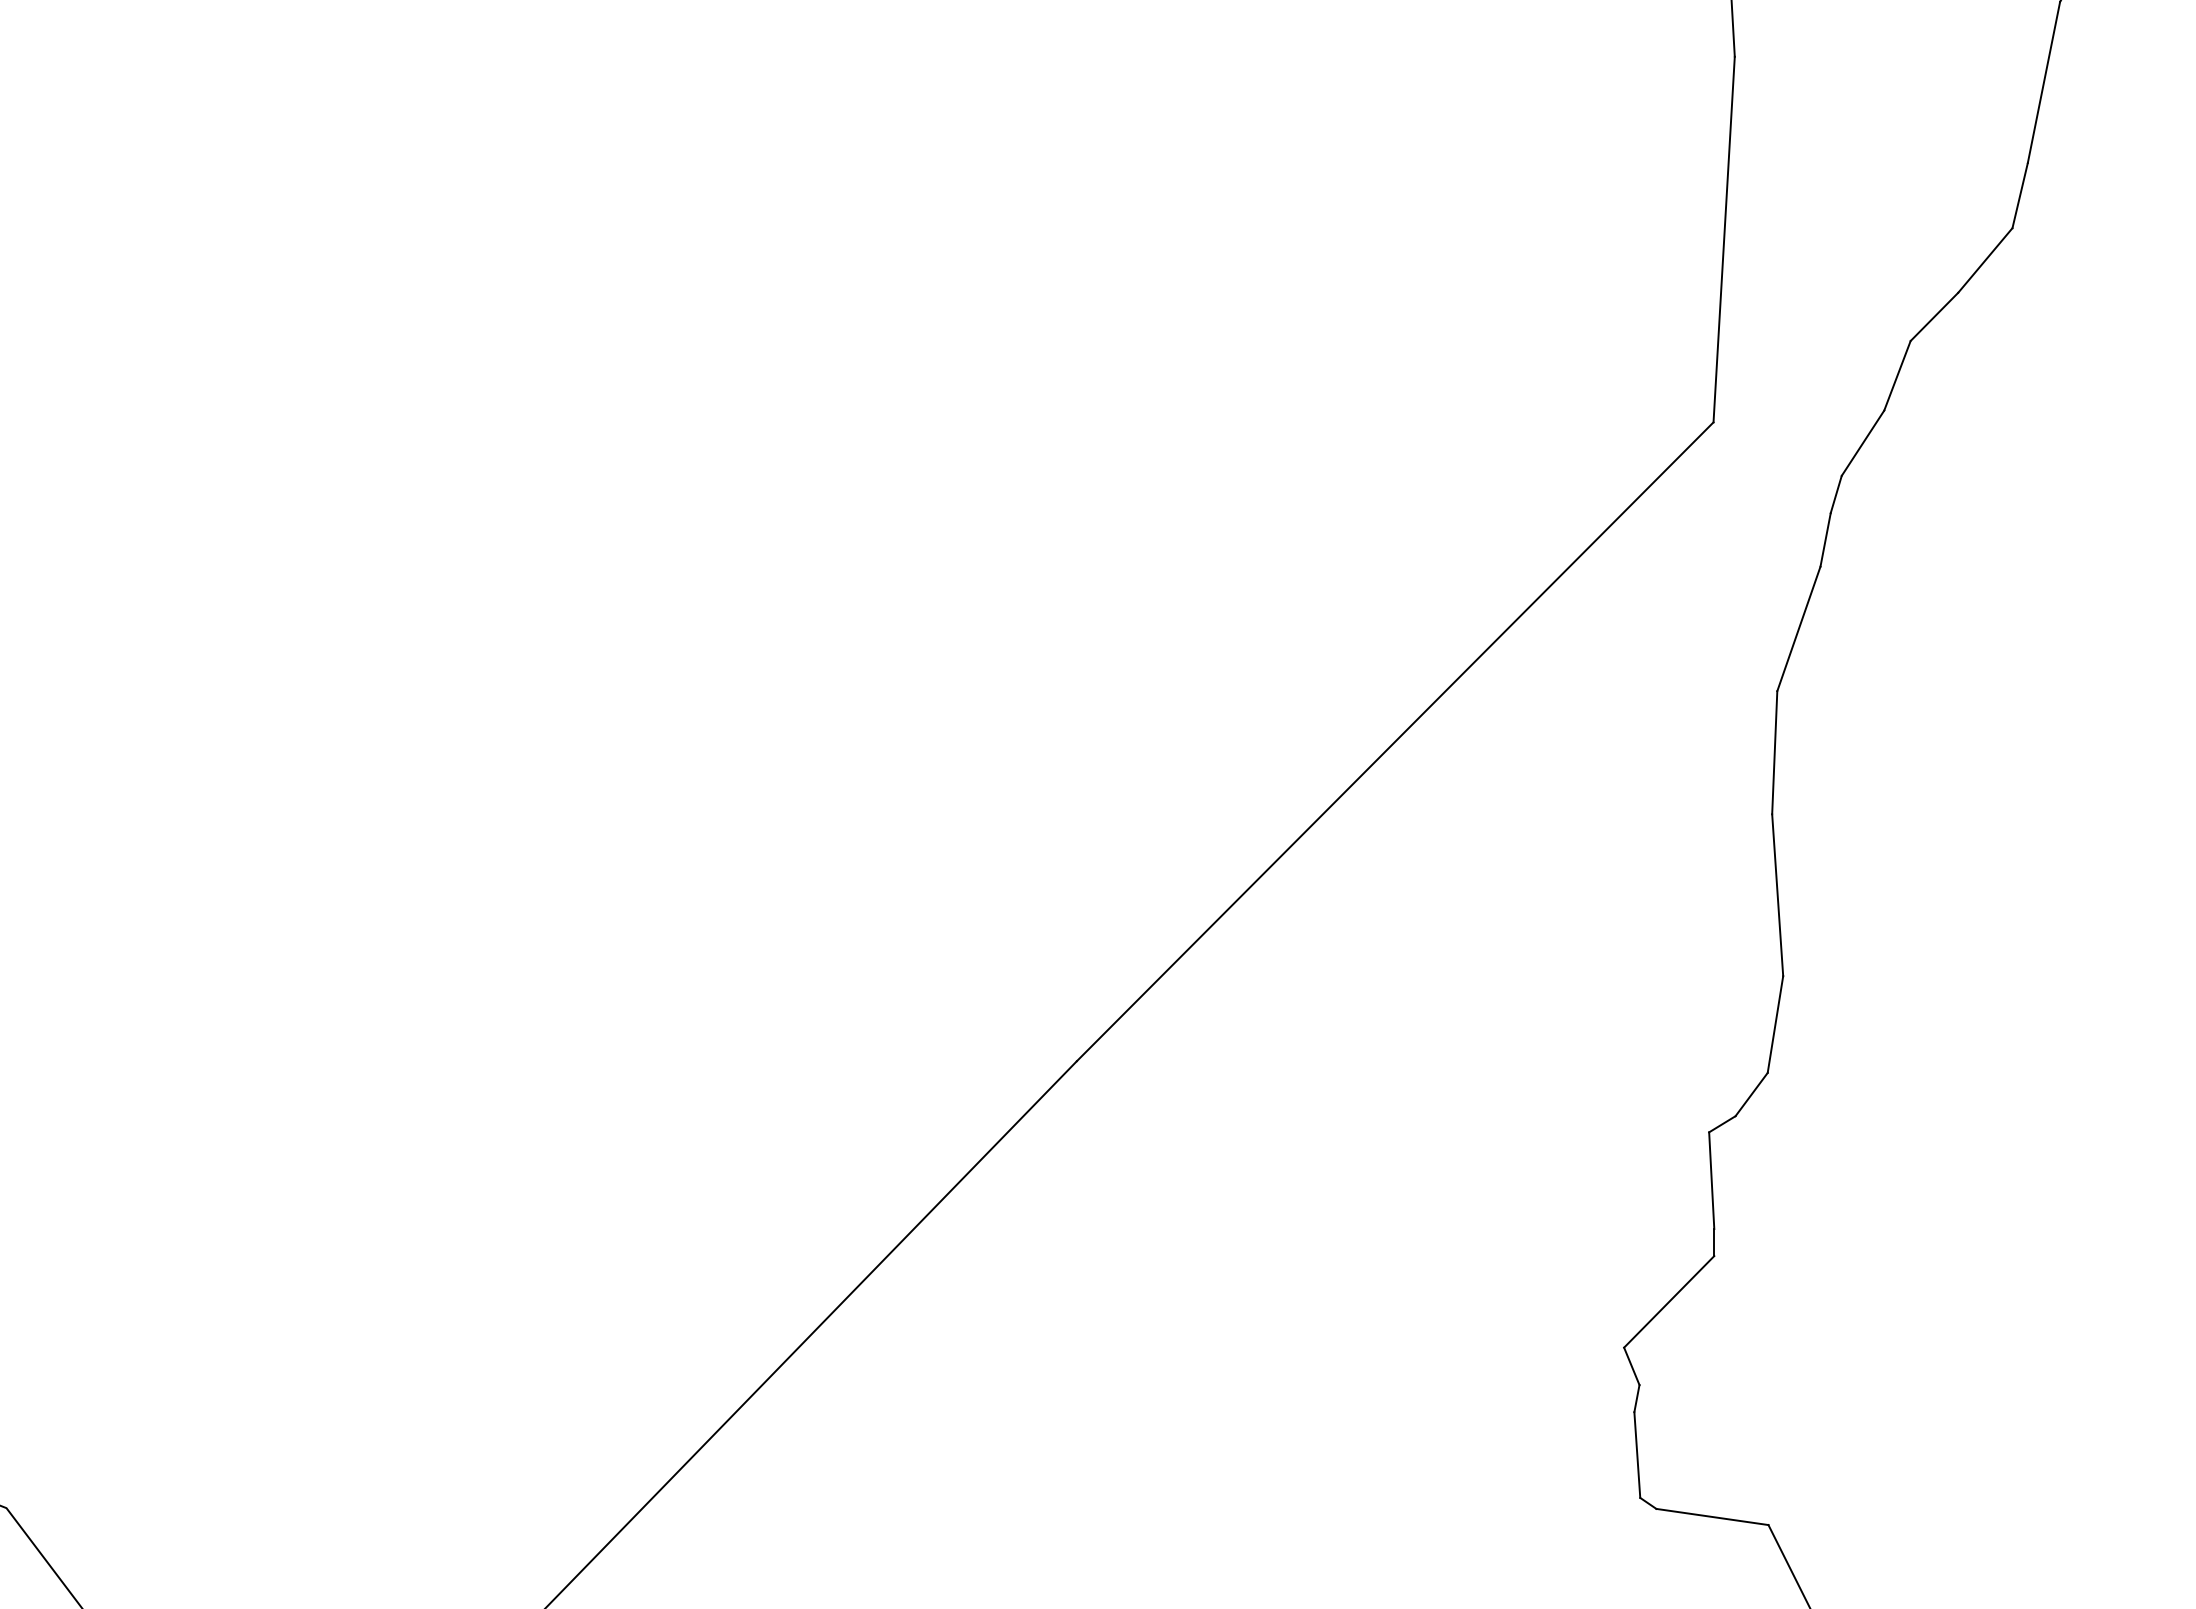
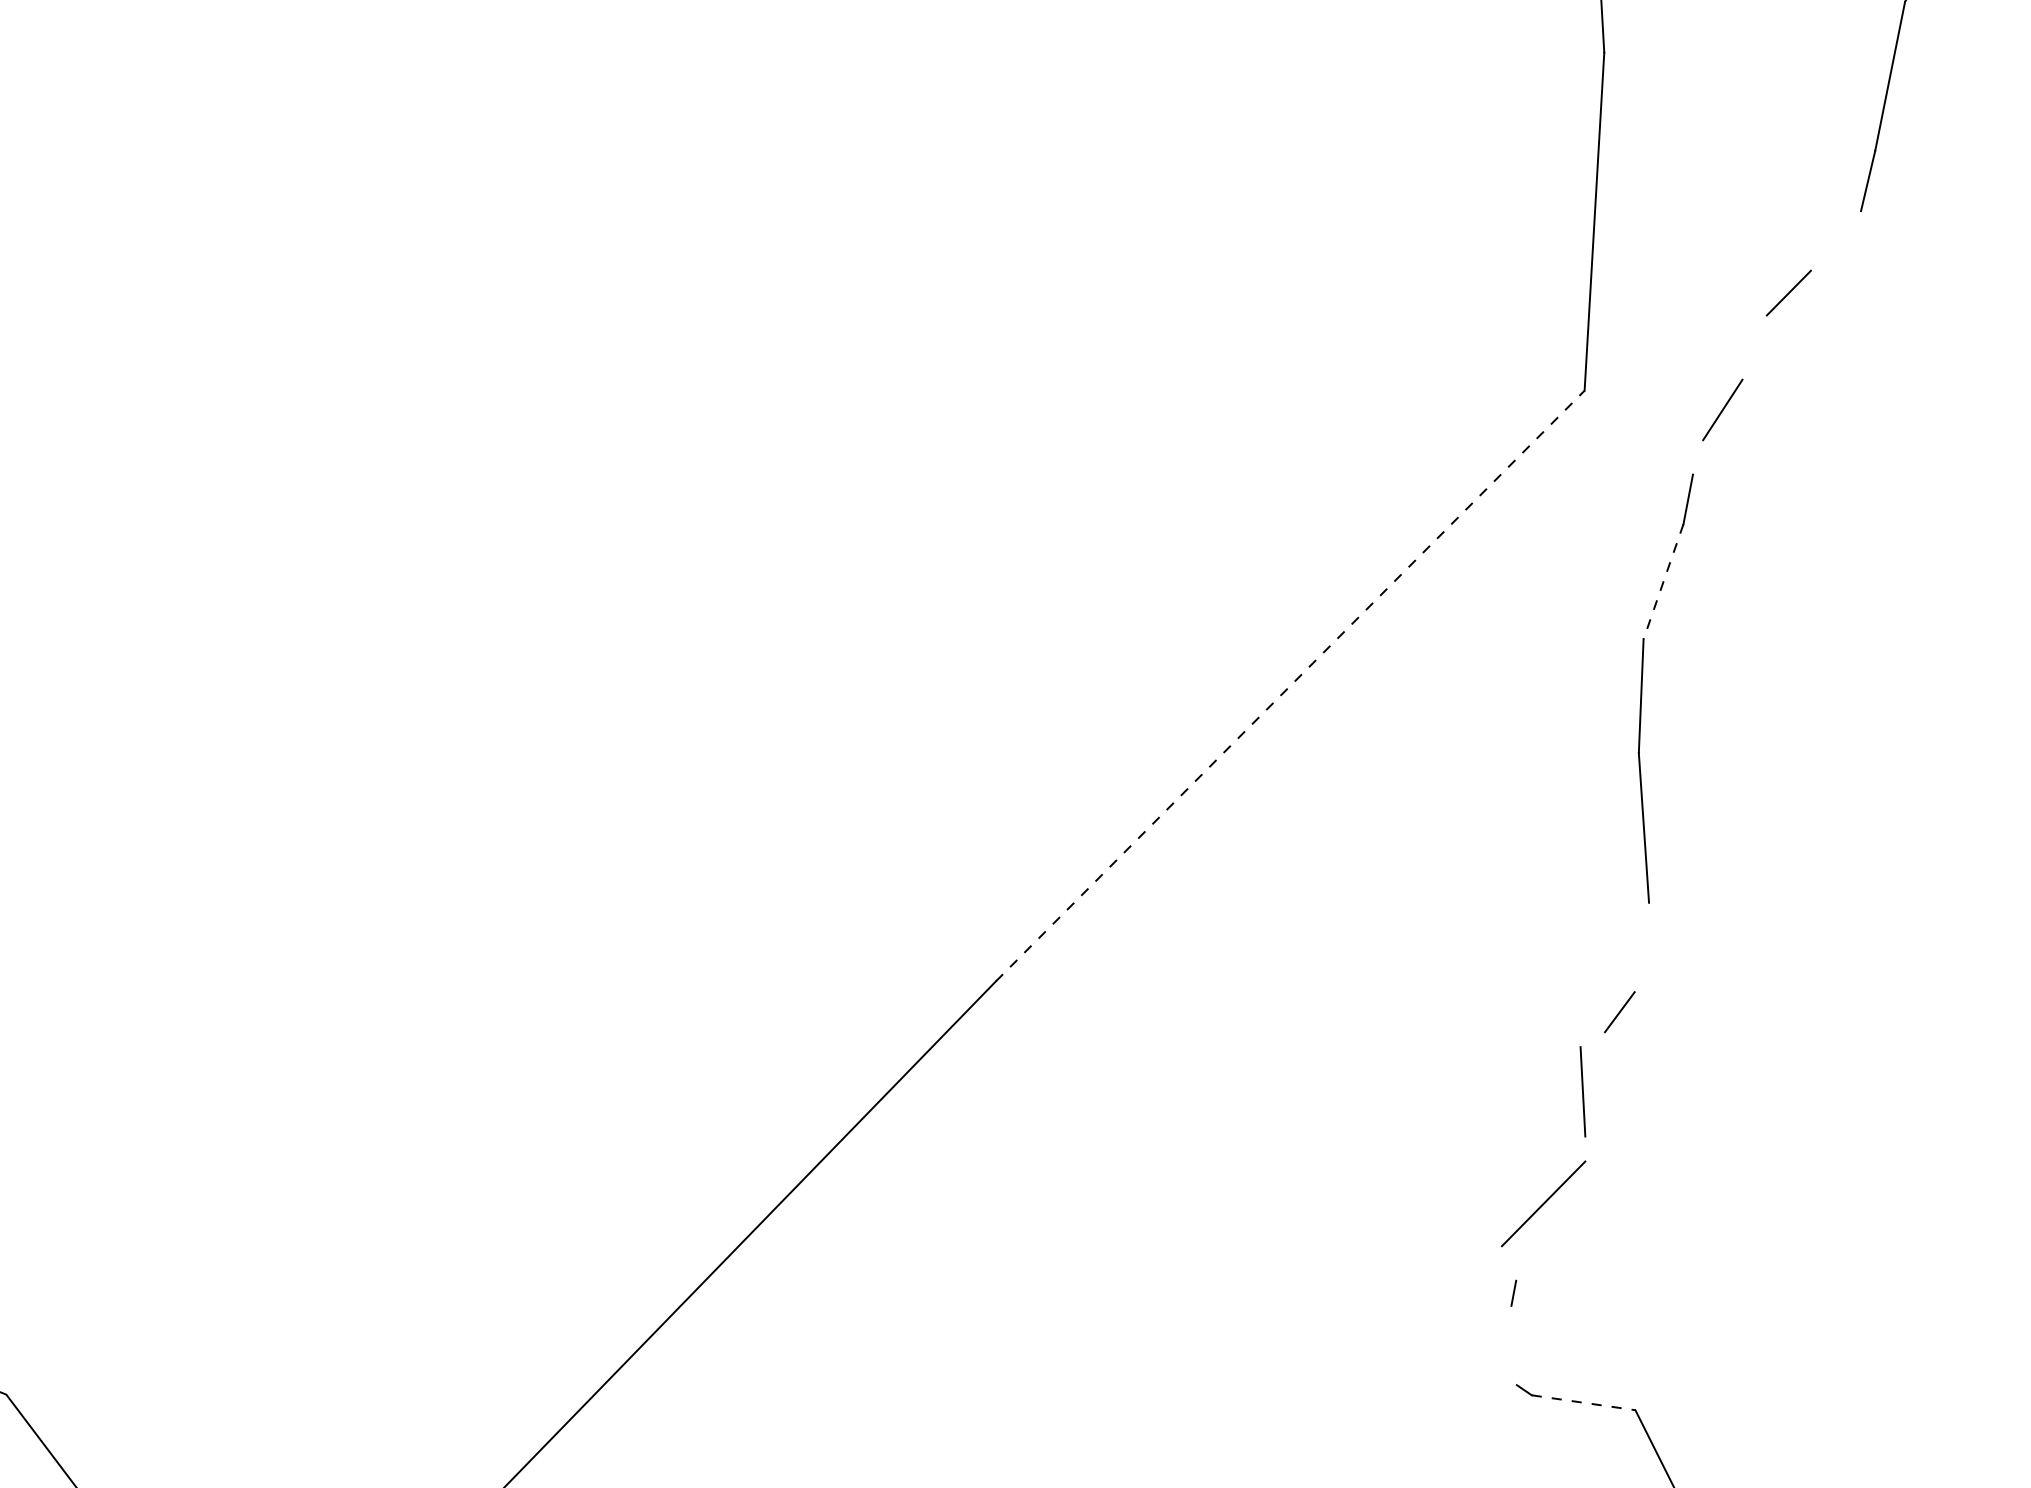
line: (1985, 260) -> (1836, 241), removed
line: (1897, 375) -> (1754, 347), removed
line: (1835, 494) -> (1697, 457), removed
line: (1798, 628) -> (1663, 581), solid -> dashed
line: (1395, 741) -> (1290, 685), solid -> dashed
line: (1775, 1024) -> (1641, 947), removed
line: (1722, 1124) -> (1592, 1039), removed
line: (1714, 1242) -> (1585, 1148), removed
line: (1631, 1366) -> (1508, 1263), removed
line: (1637, 1454) -> (1514, 1344), removed
line: (1712, 1516) -> (1583, 1402), solid -> dashed

